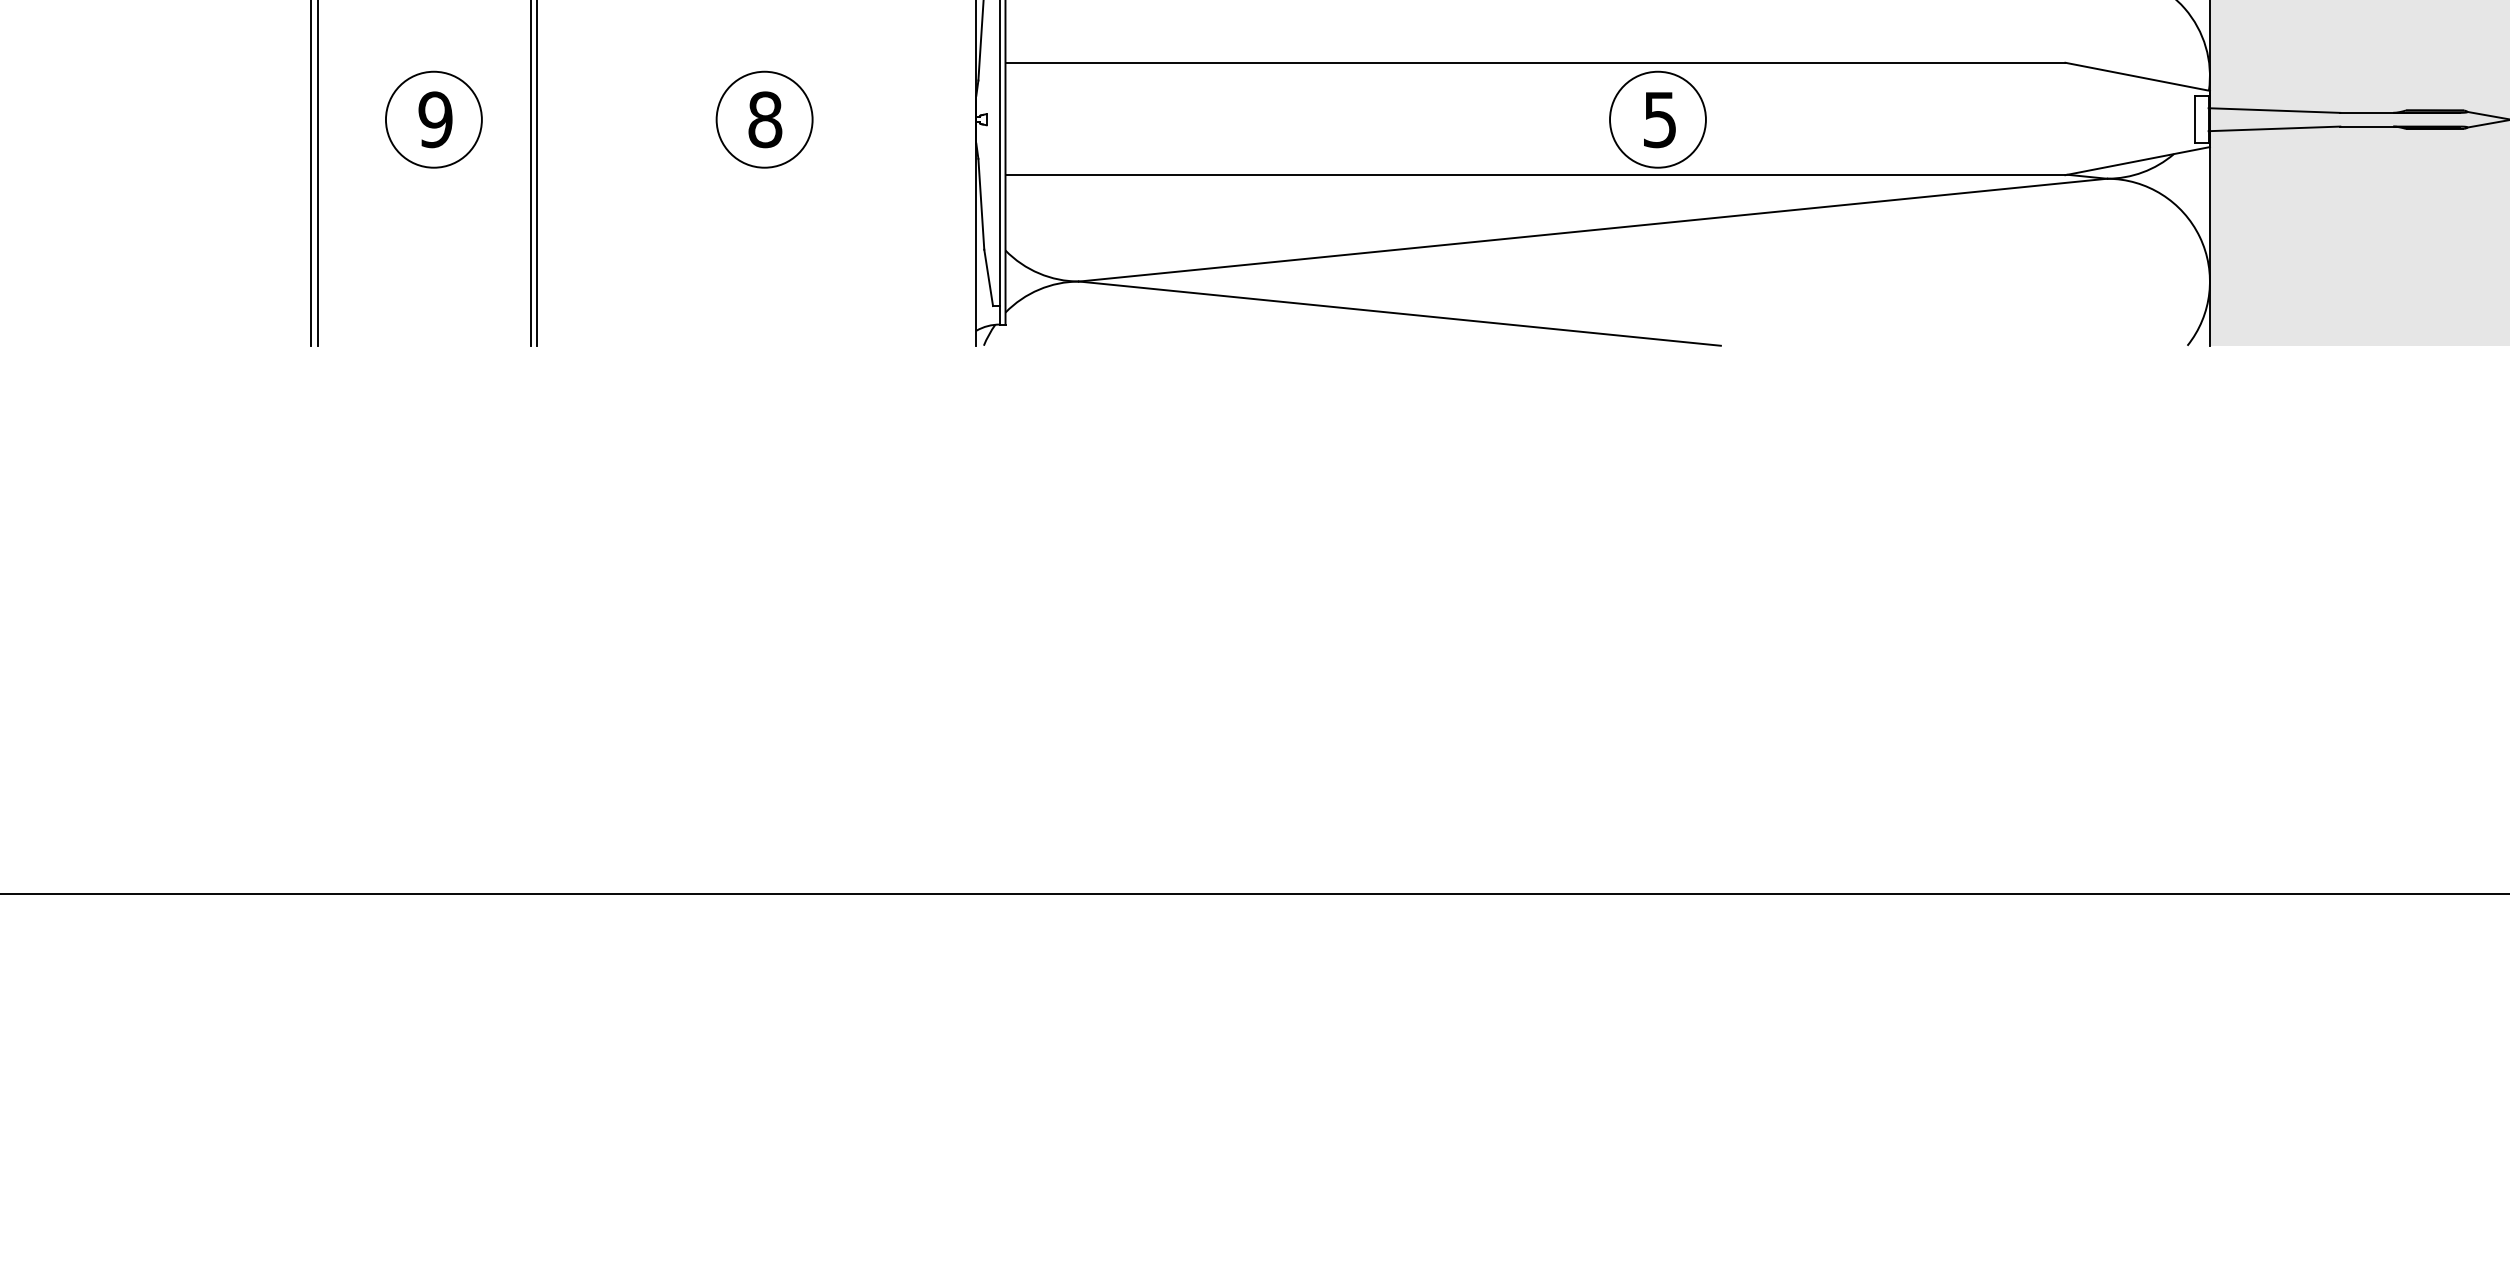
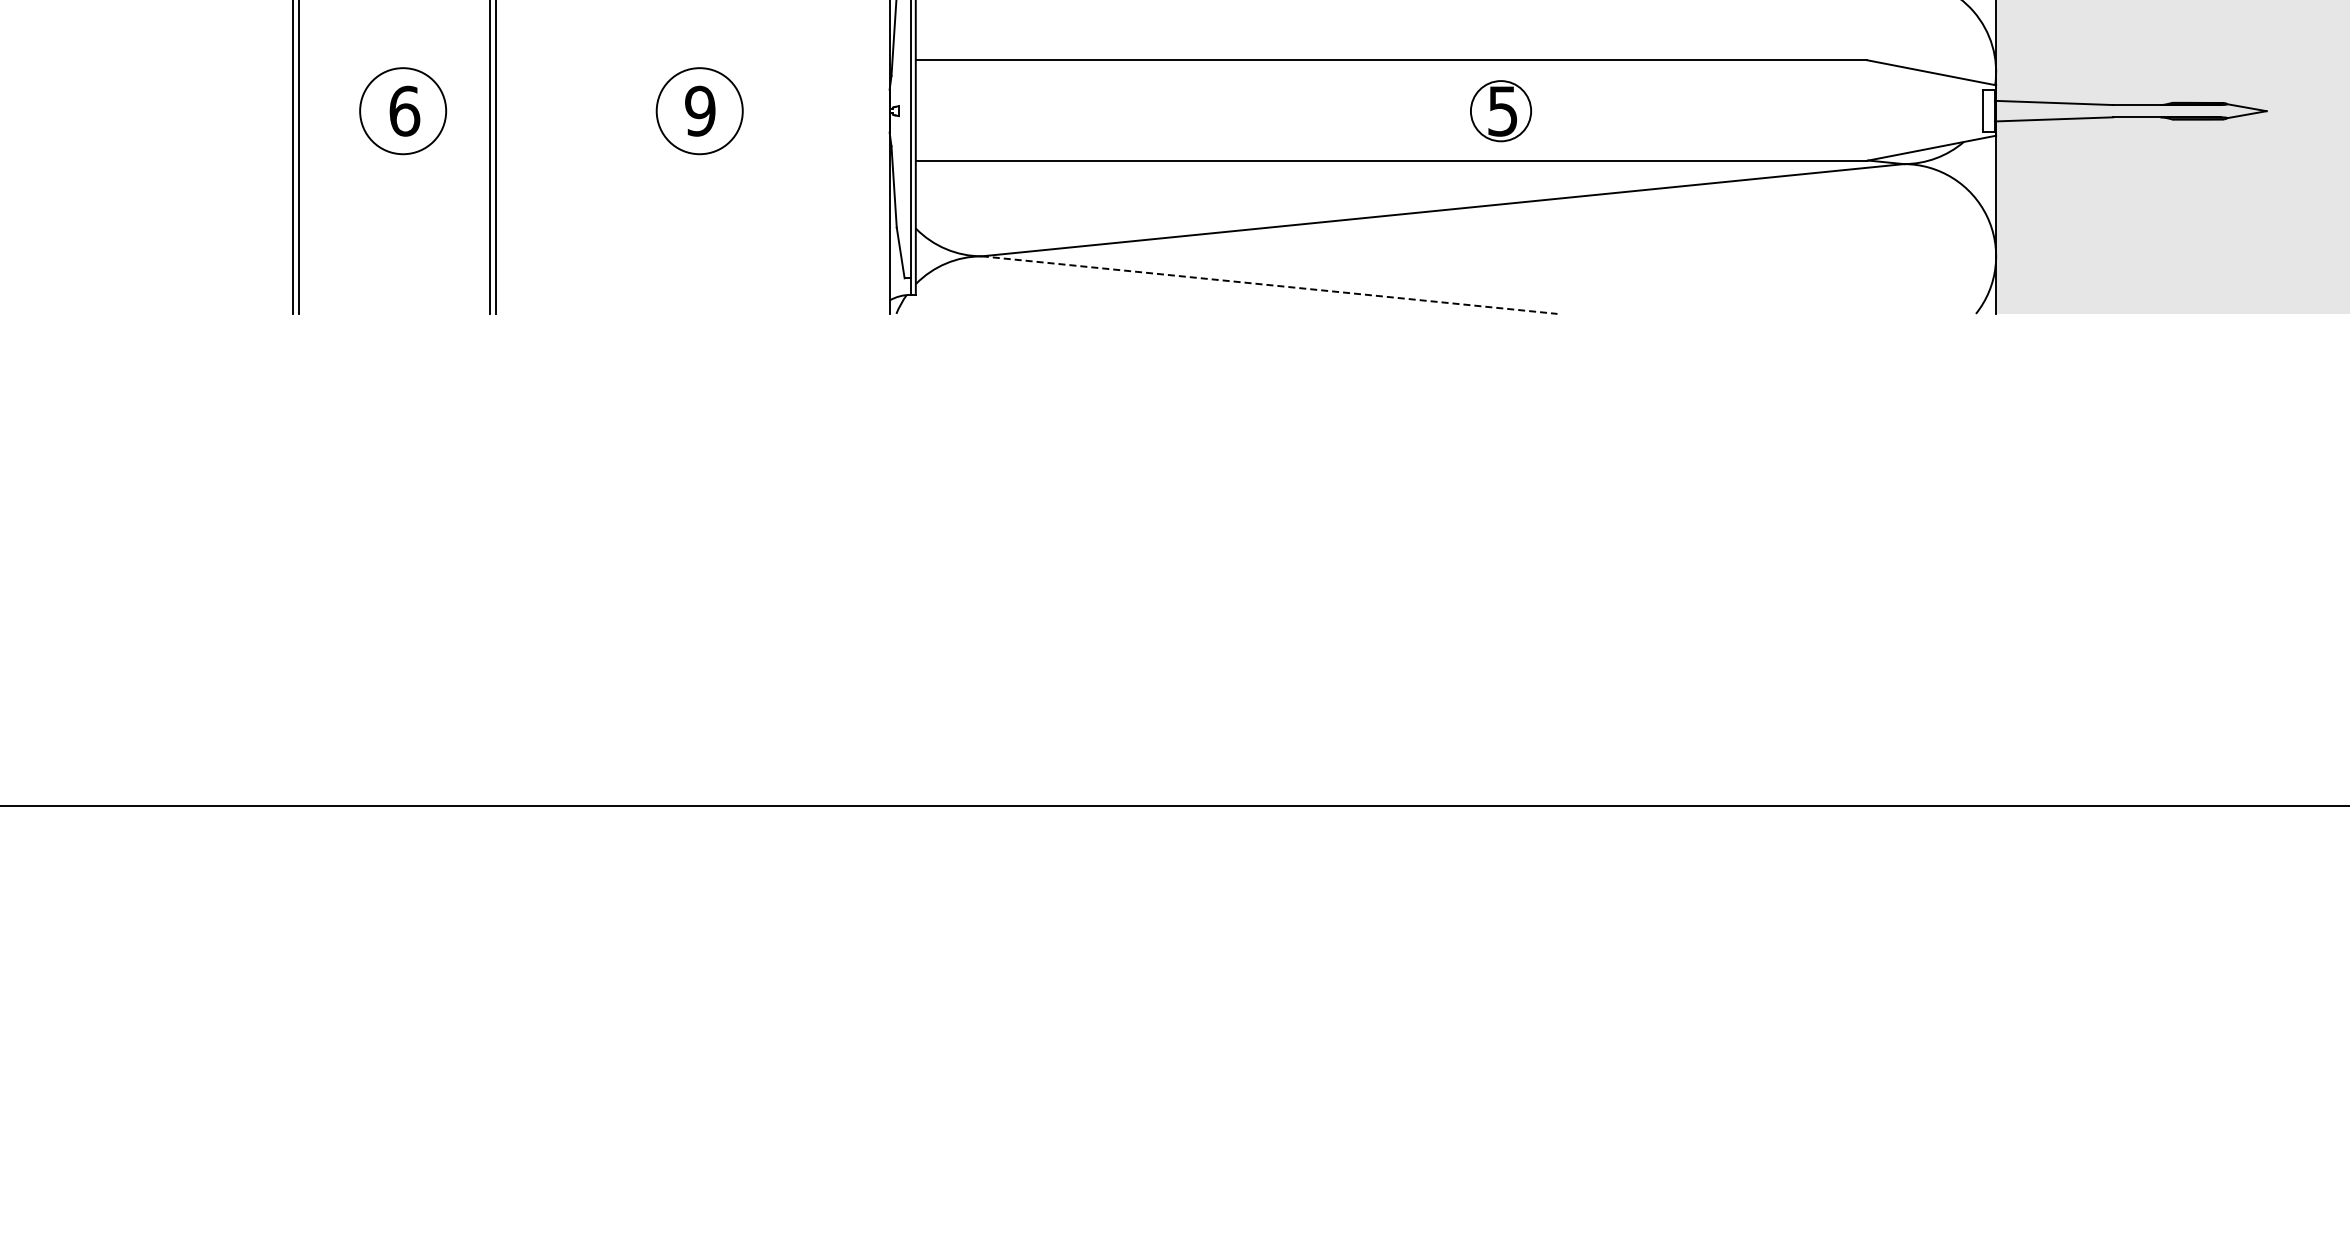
text: (435, 118) -> (404, 110), 9 -> 6
text: (765, 120) -> (700, 111), 8 -> 9
circle: (1658, 120) -> (1501, 111), size x0.7
line: (1400, 314) -> (1270, 285), solid -> dashed

